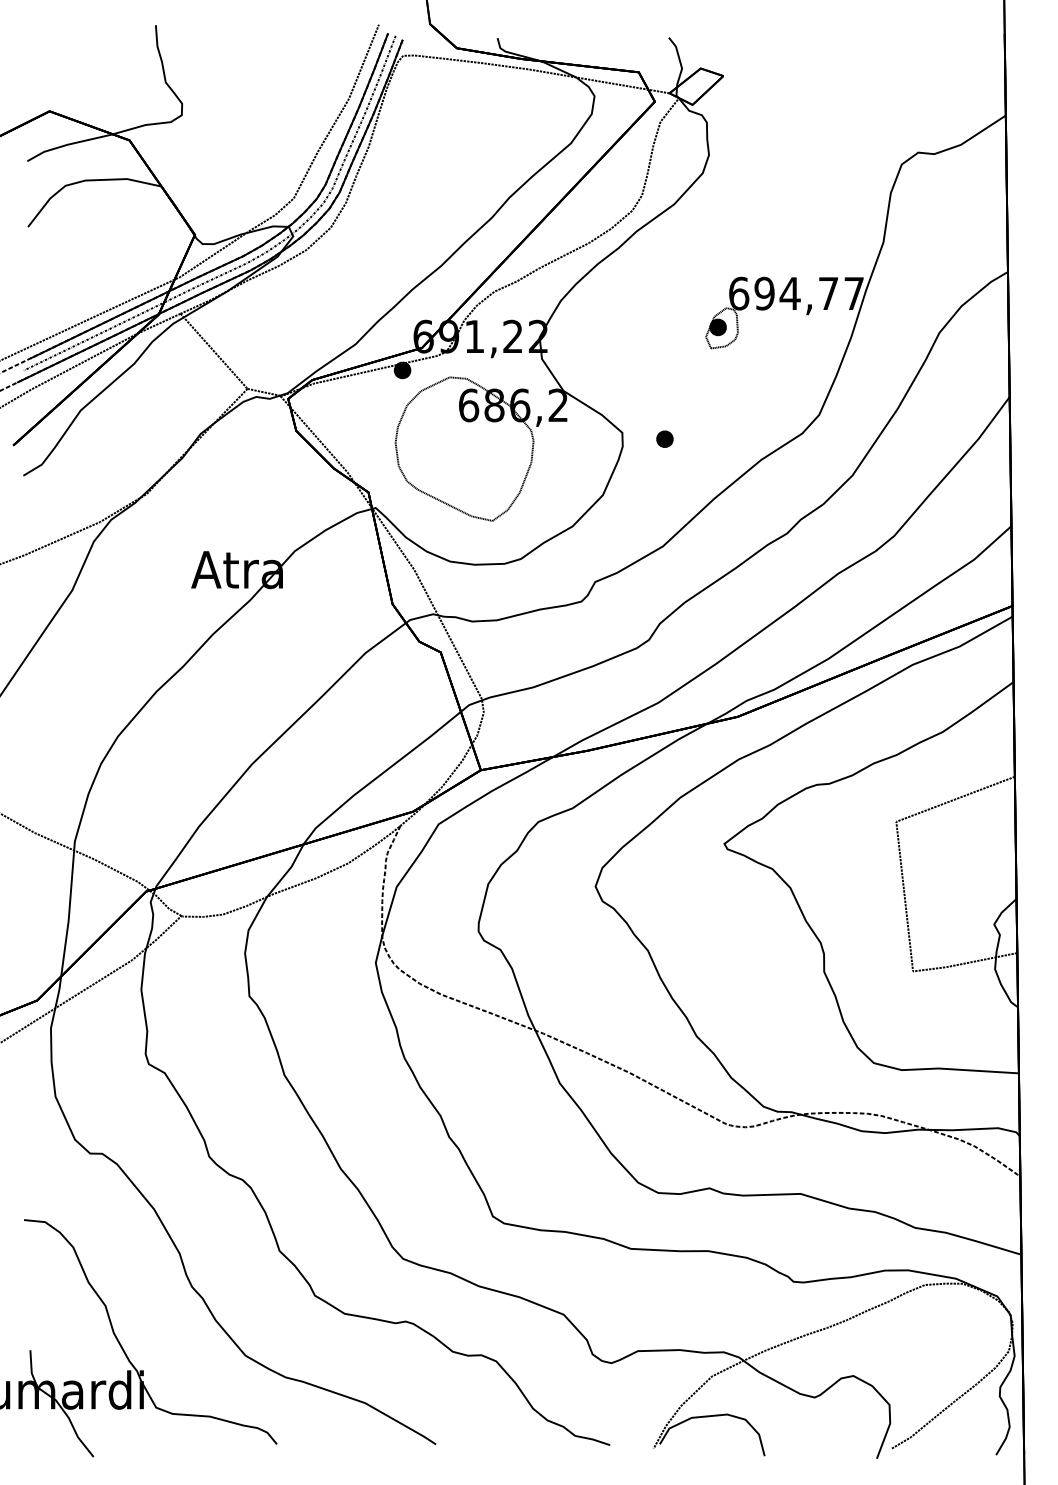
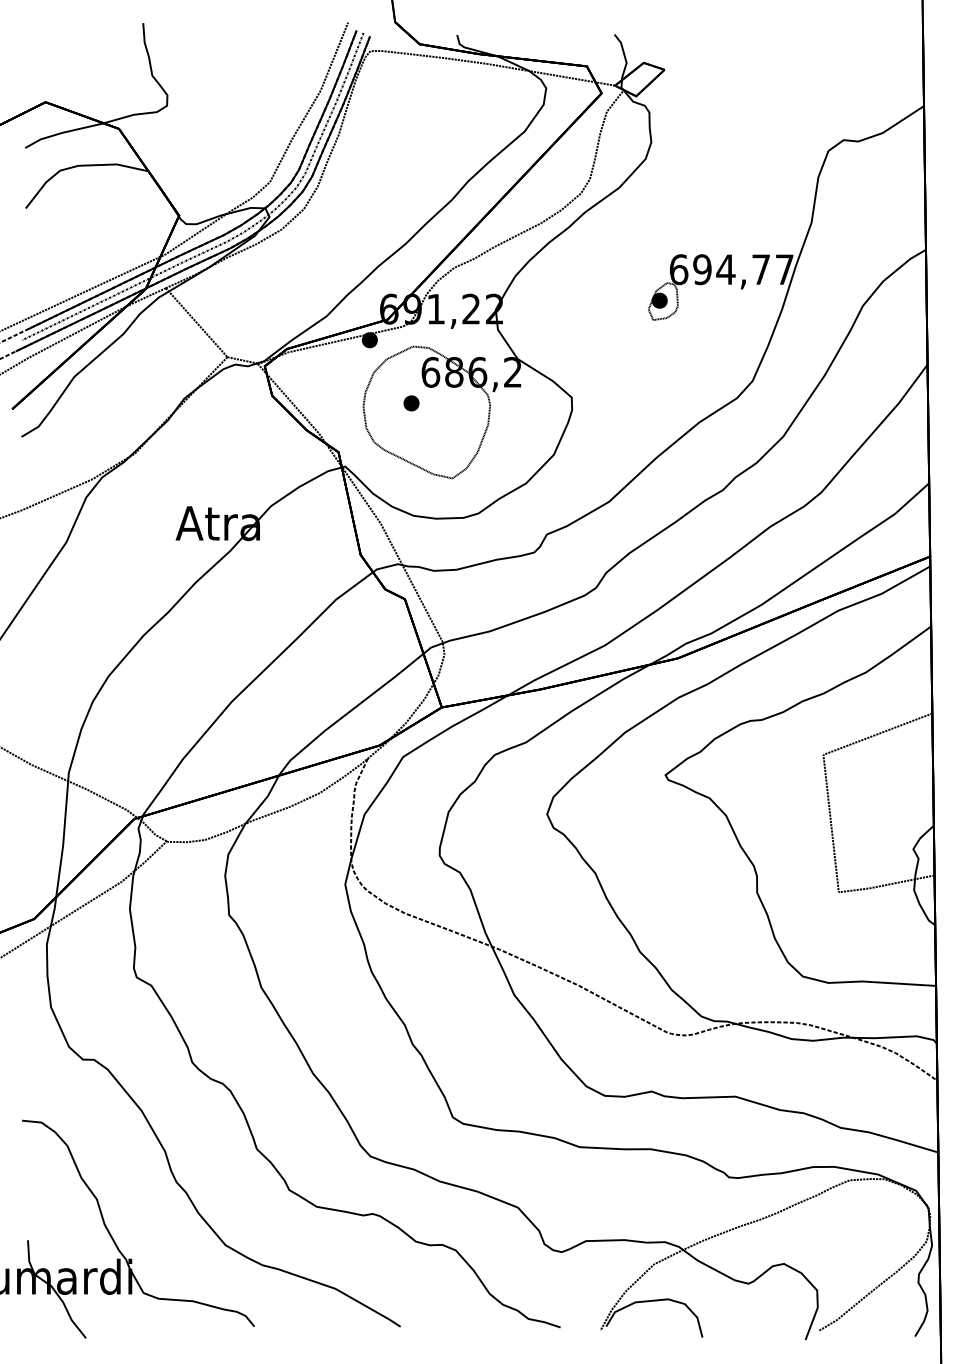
part: (664, 438) -> (411, 402), moved

